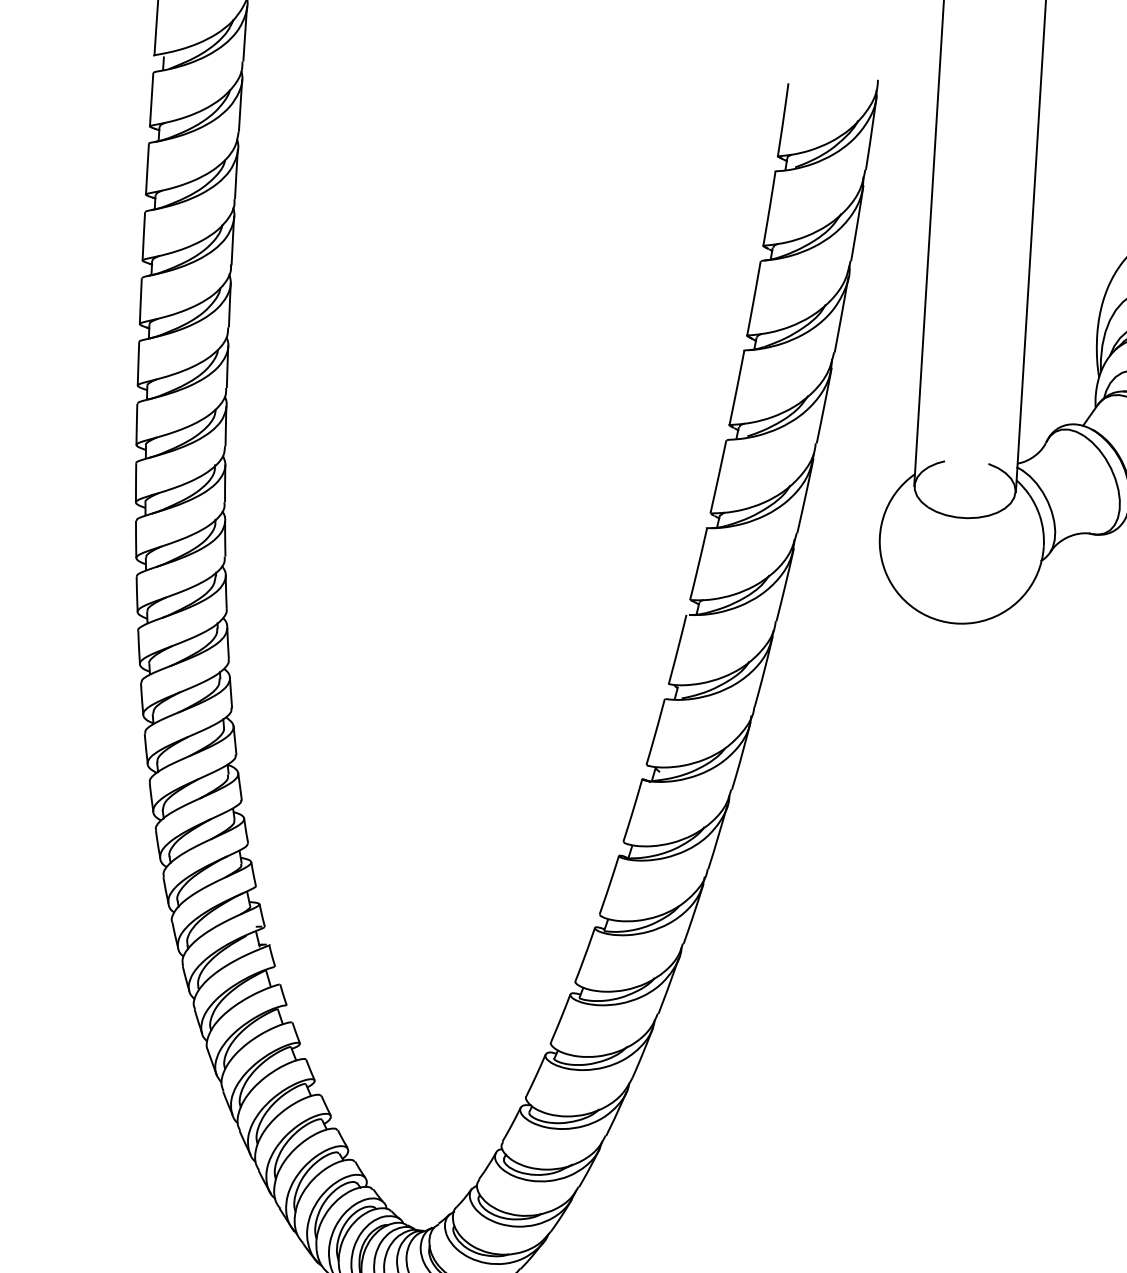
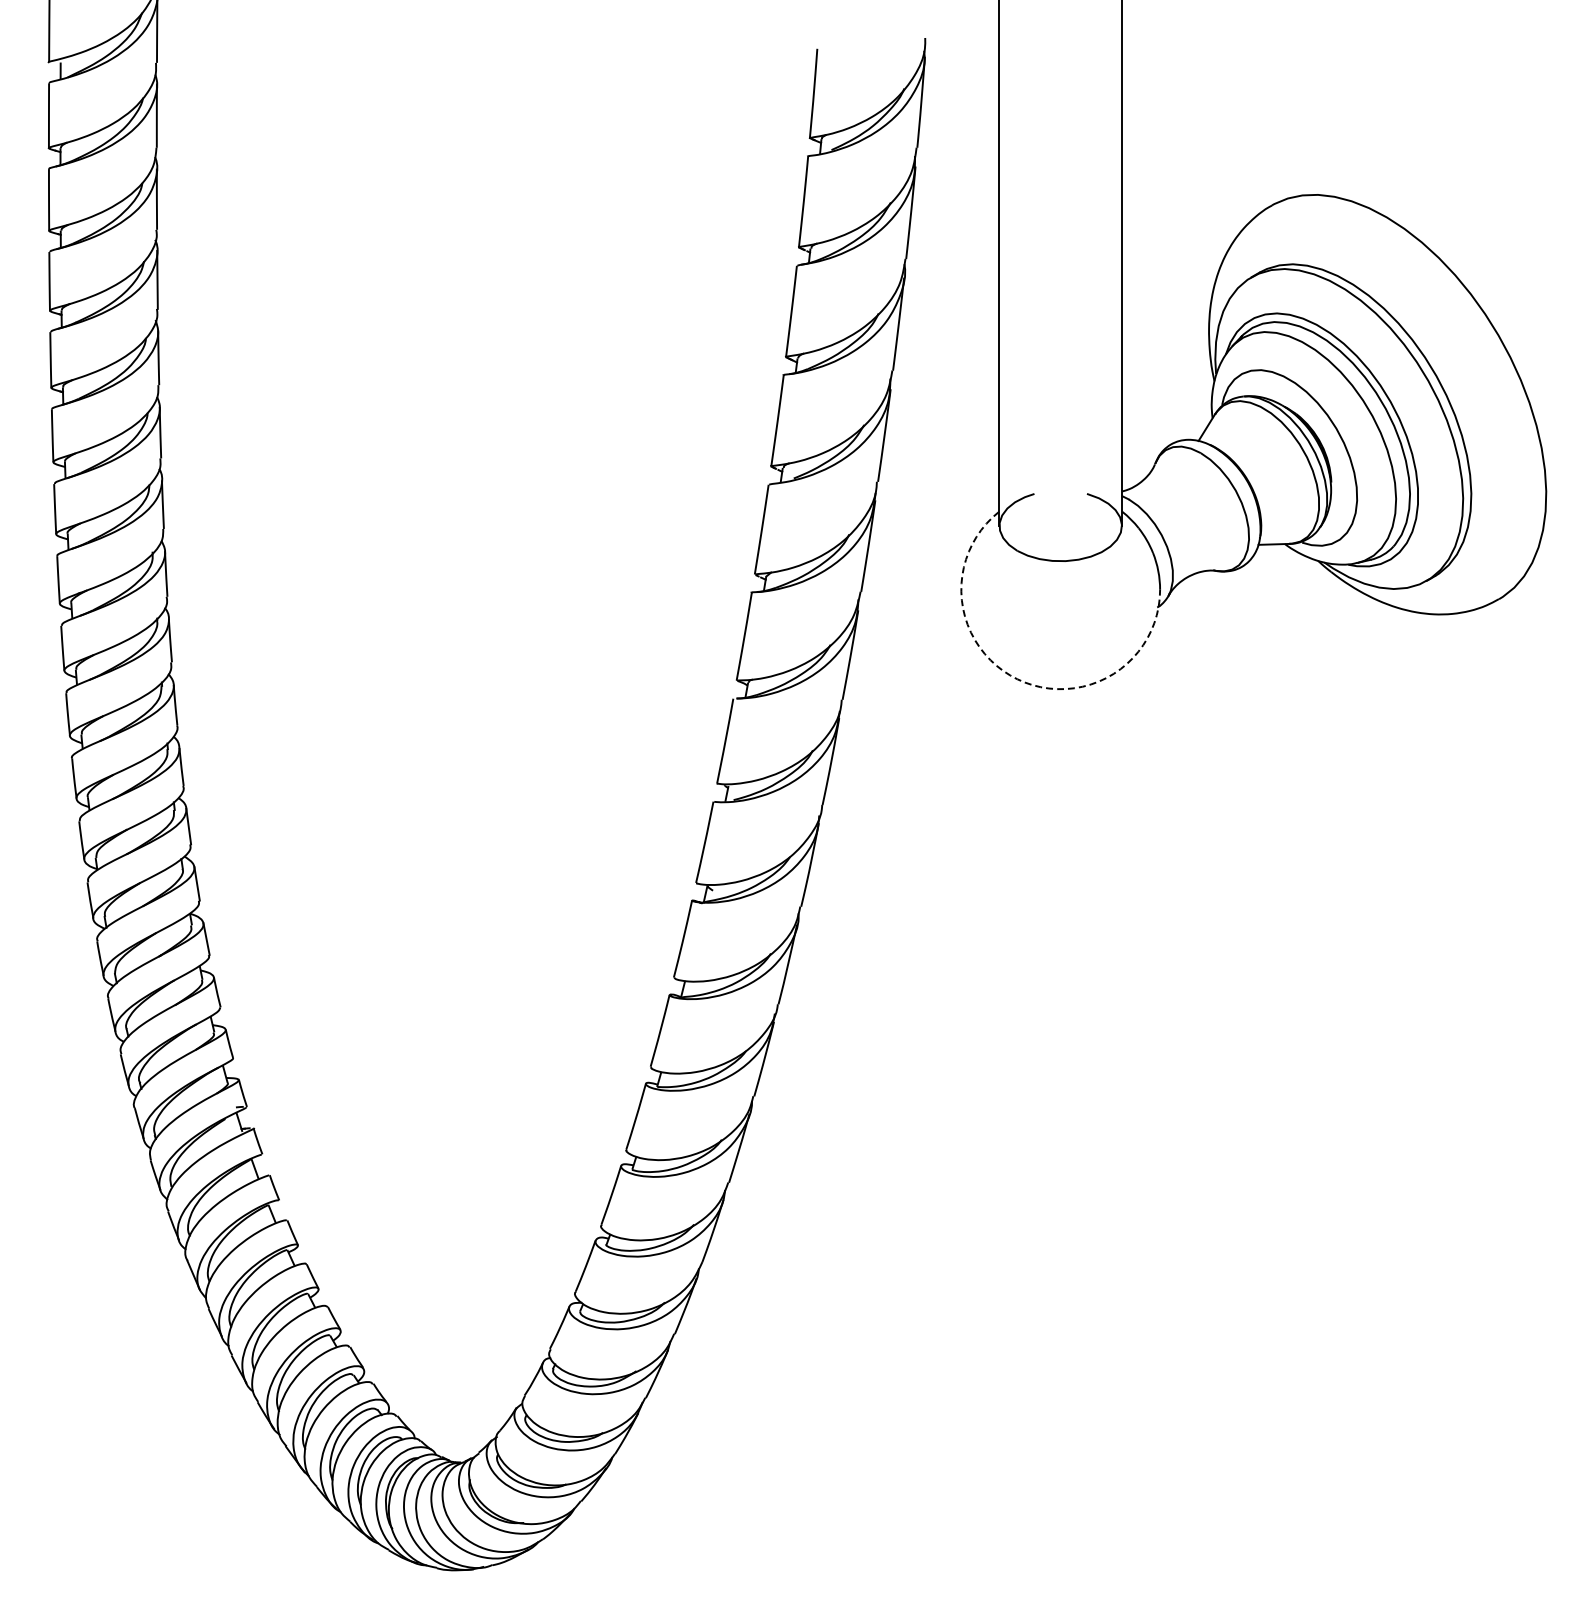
arc: (921, 613) -> (1017, 679), solid -> dashed

